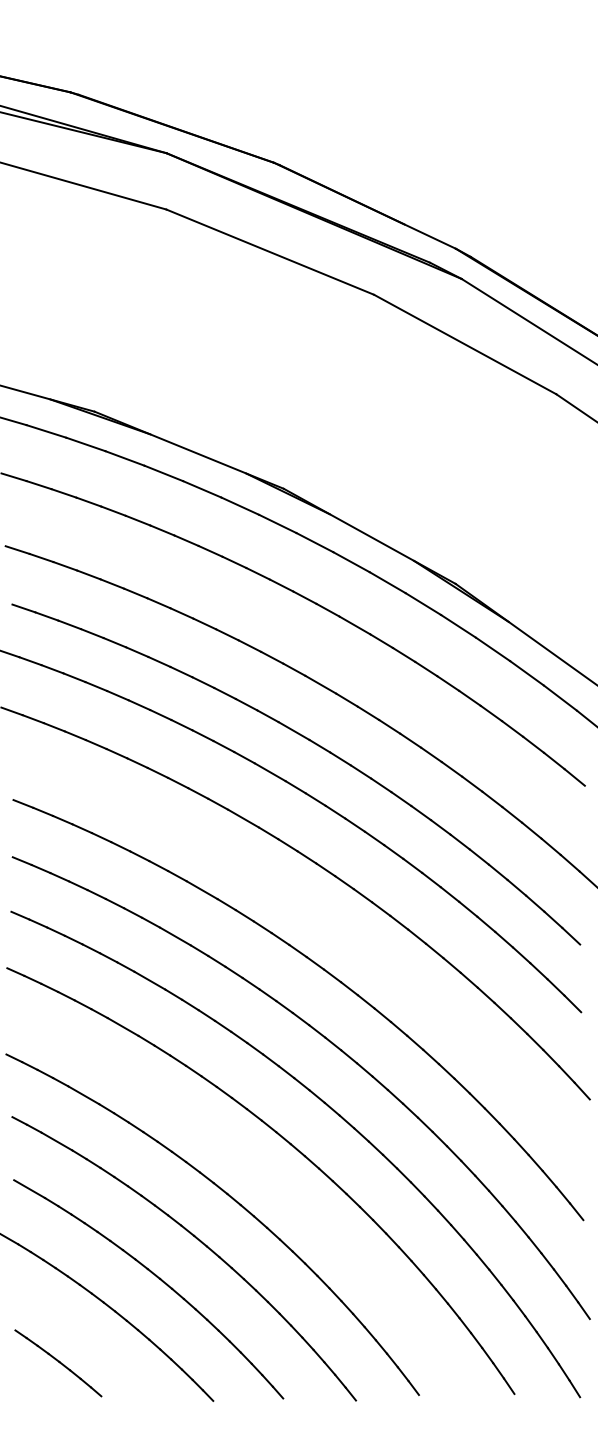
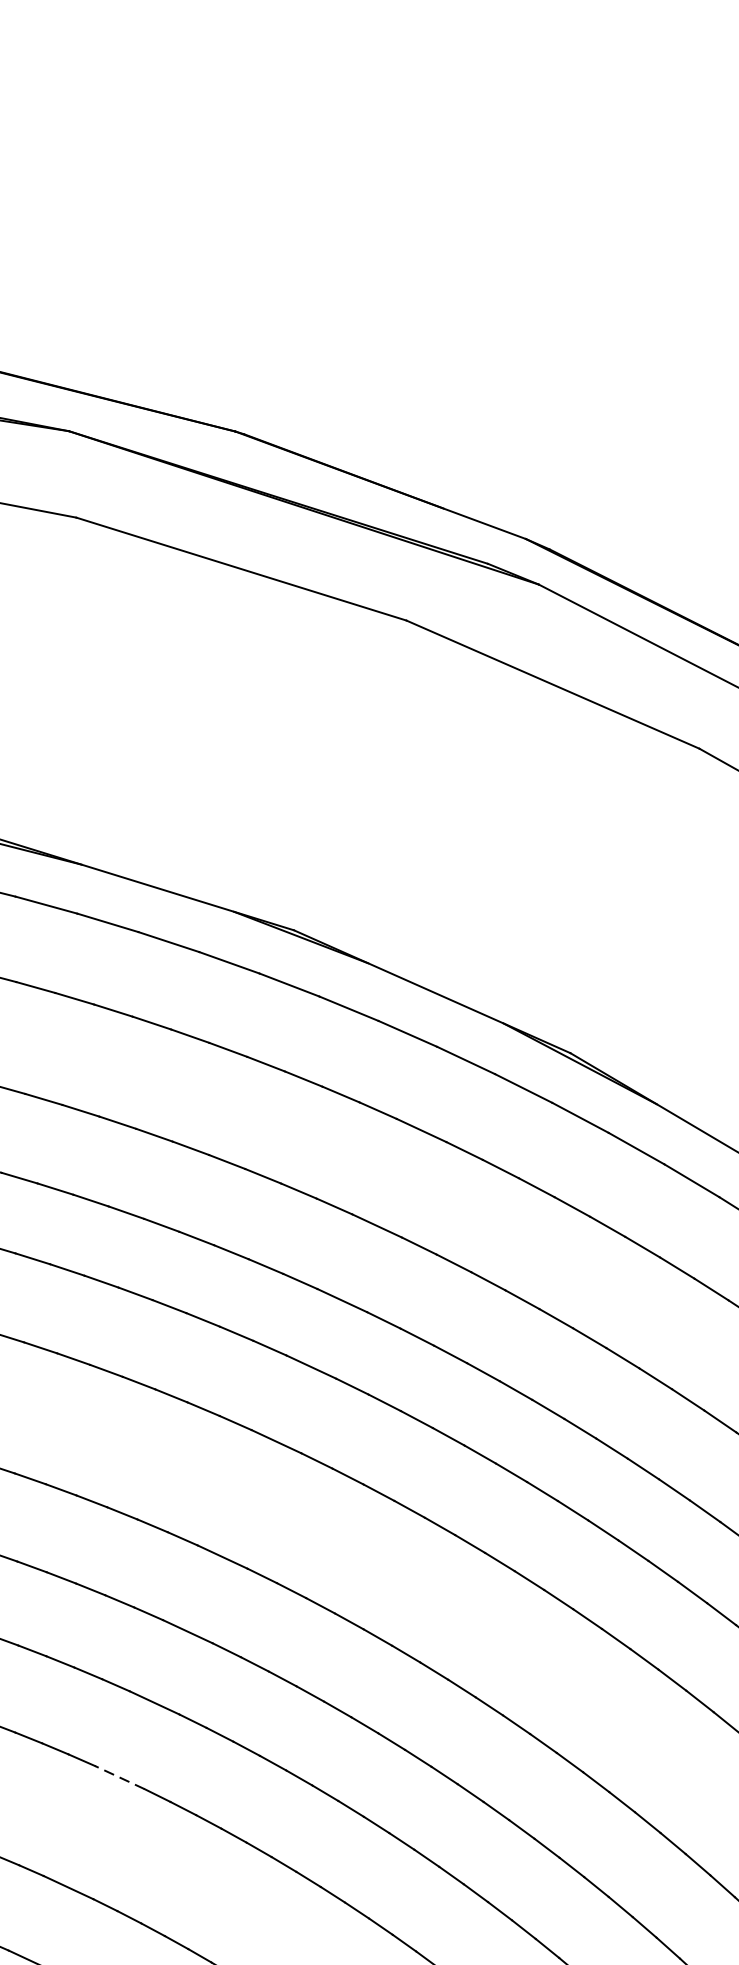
line: (123, 1027) -> (120, 1778), solid -> dashed

